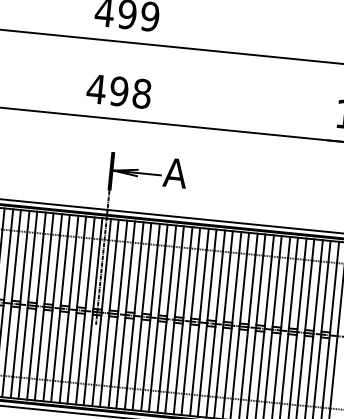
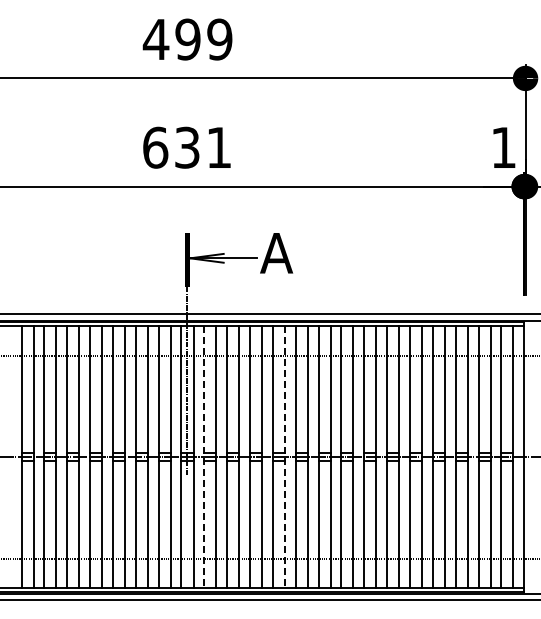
text: (118, 91) -> (186, 147), 498 -> 631
line: (109, 313) -> (204, 457), solid -> dashed
line: (166, 319) -> (284, 457), solid -> dashed

